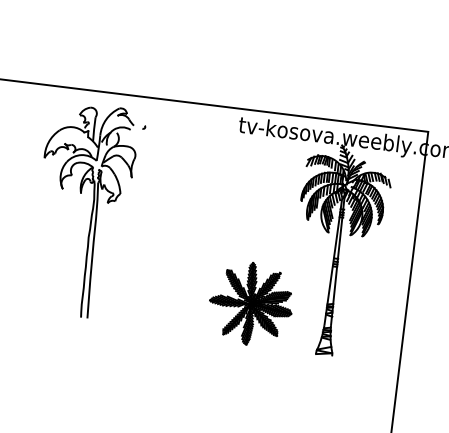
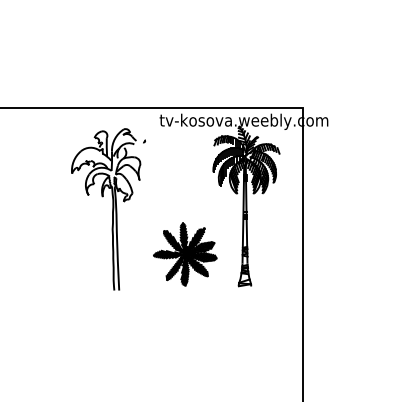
part: (86, 210) -> (108, 209), moved

